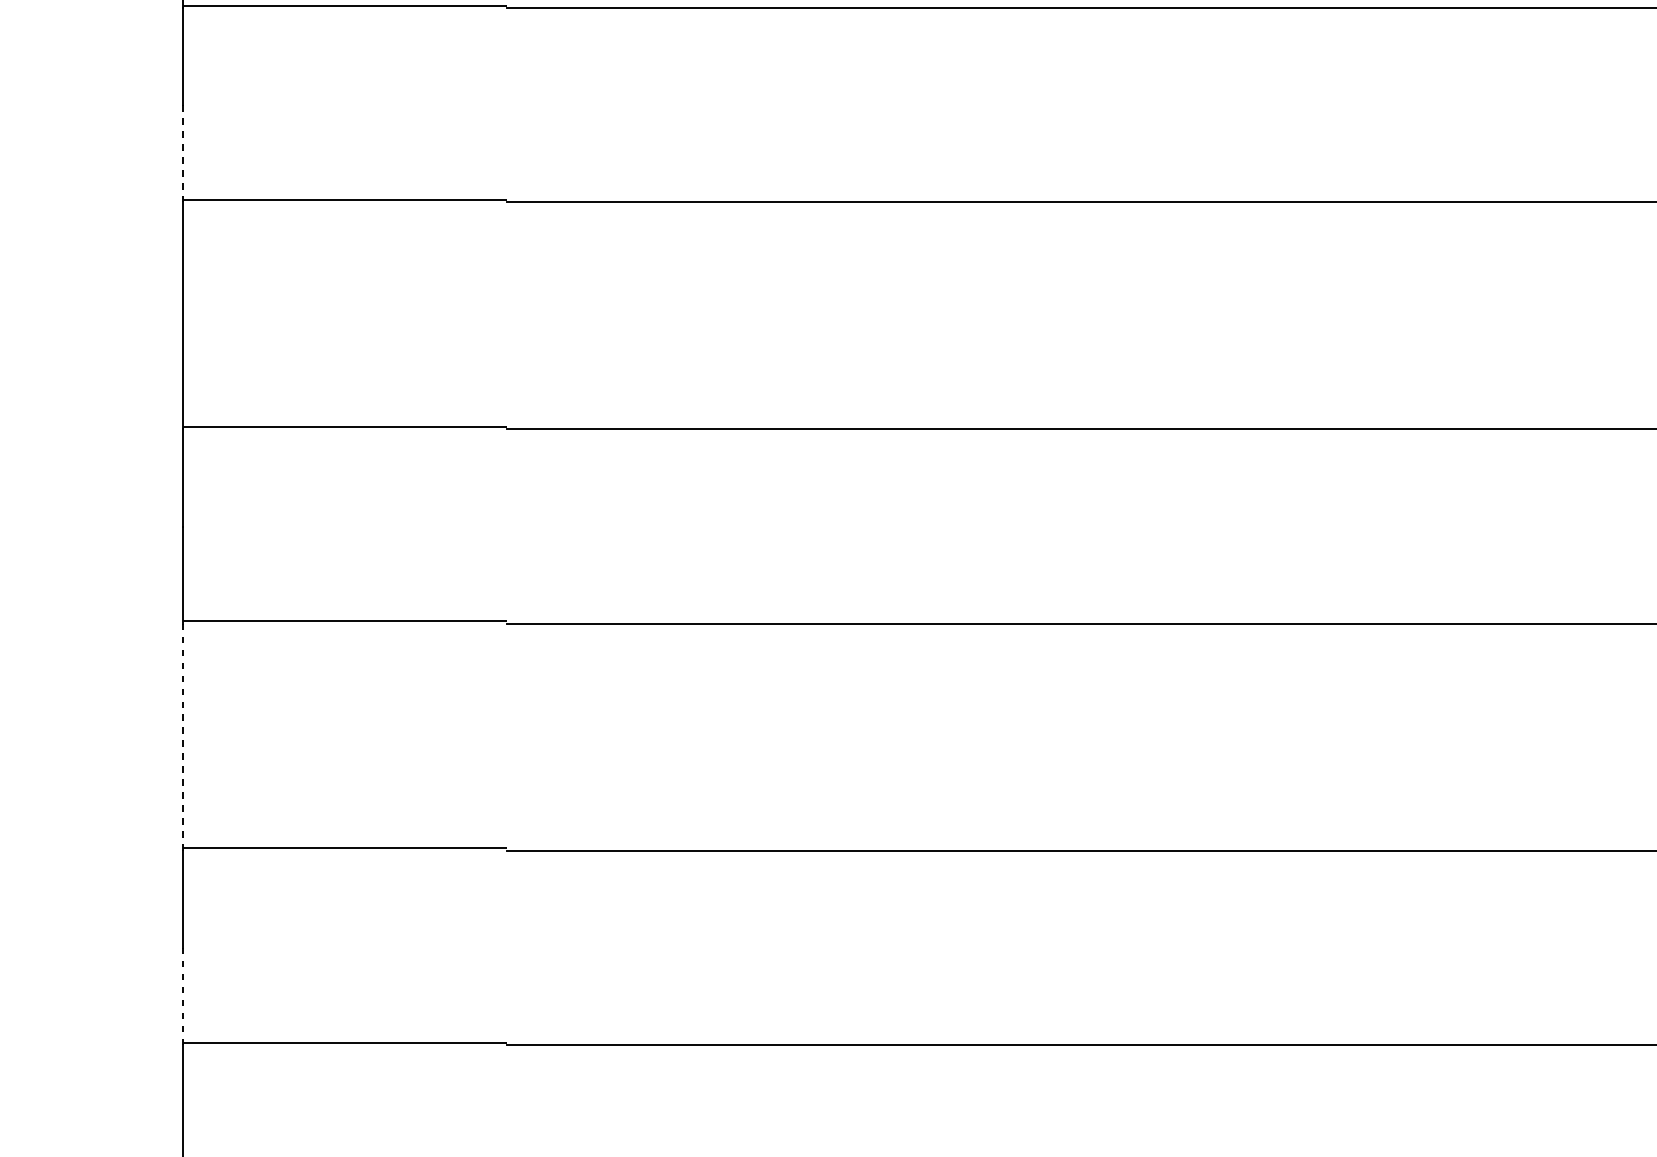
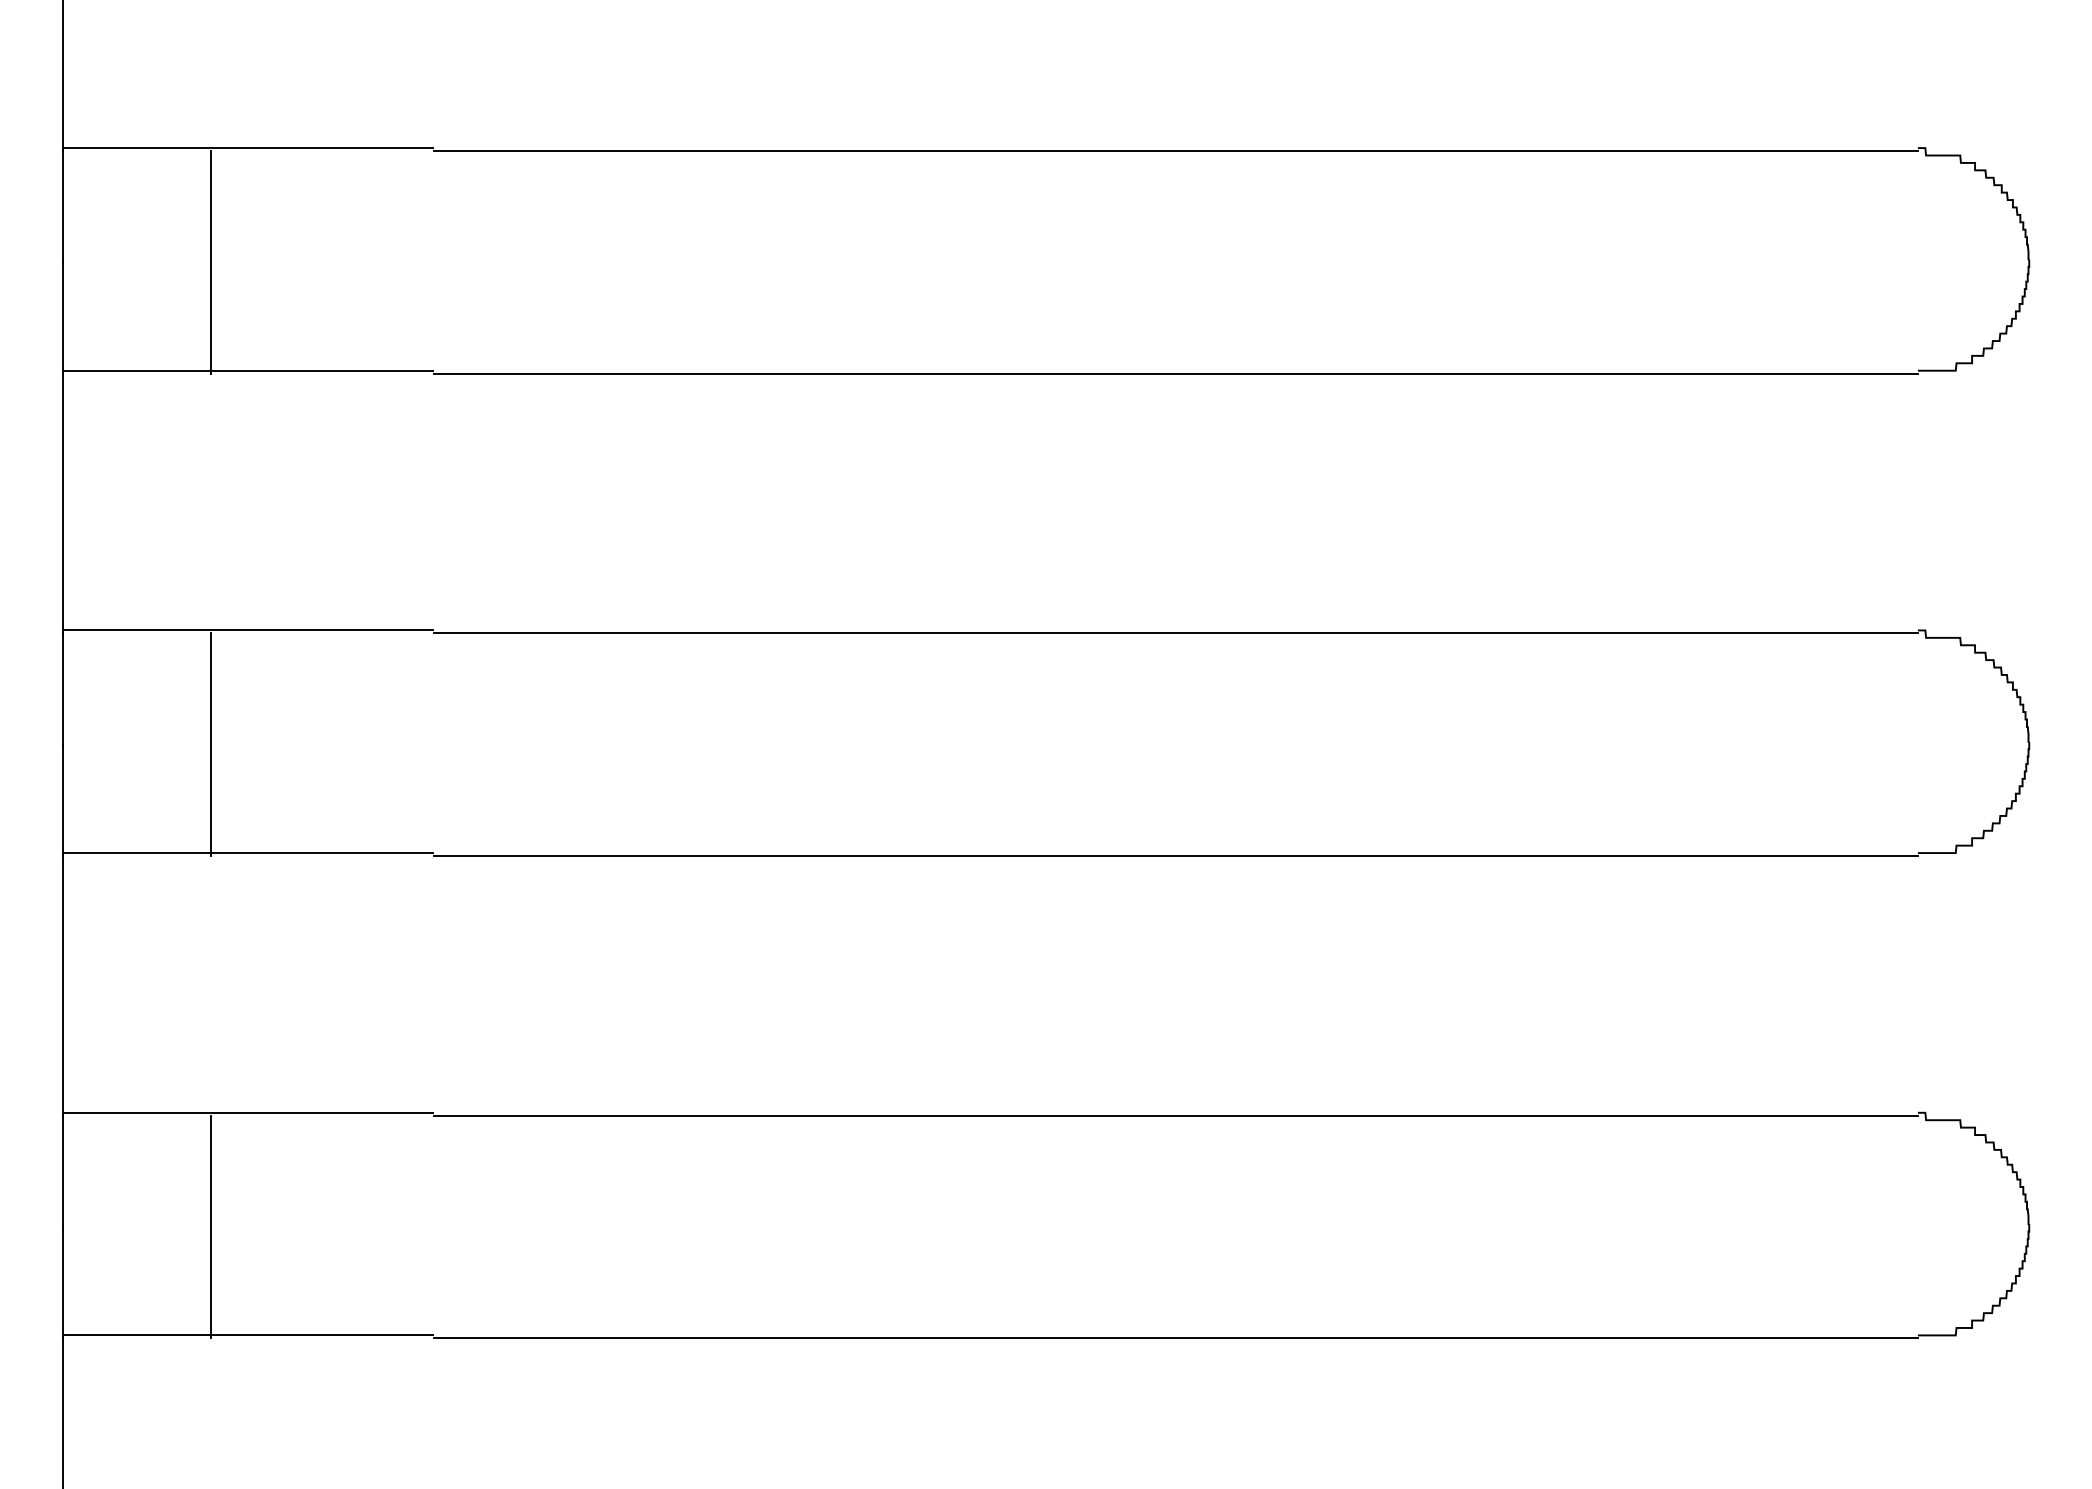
line: (312, 104) -> (211, 261), added
line: (182, 153) -> (62, 317), dashed -> solid
line: (312, 526) -> (211, 744), added
line: (182, 736) -> (62, 985), dashed -> solid
line: (312, 947) -> (211, 1226), added
line: (182, 996) -> (62, 1282), dashed -> solid

